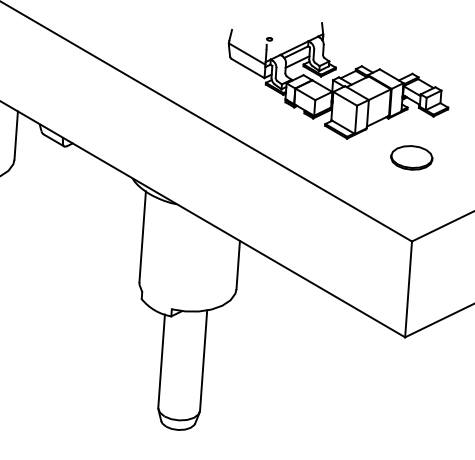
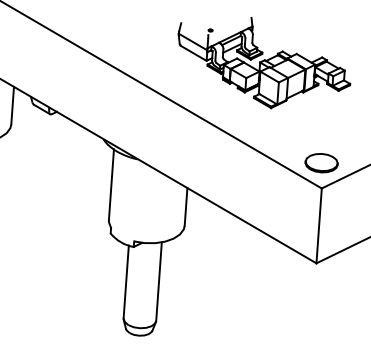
part: (411, 158) -> (321, 163), moved

